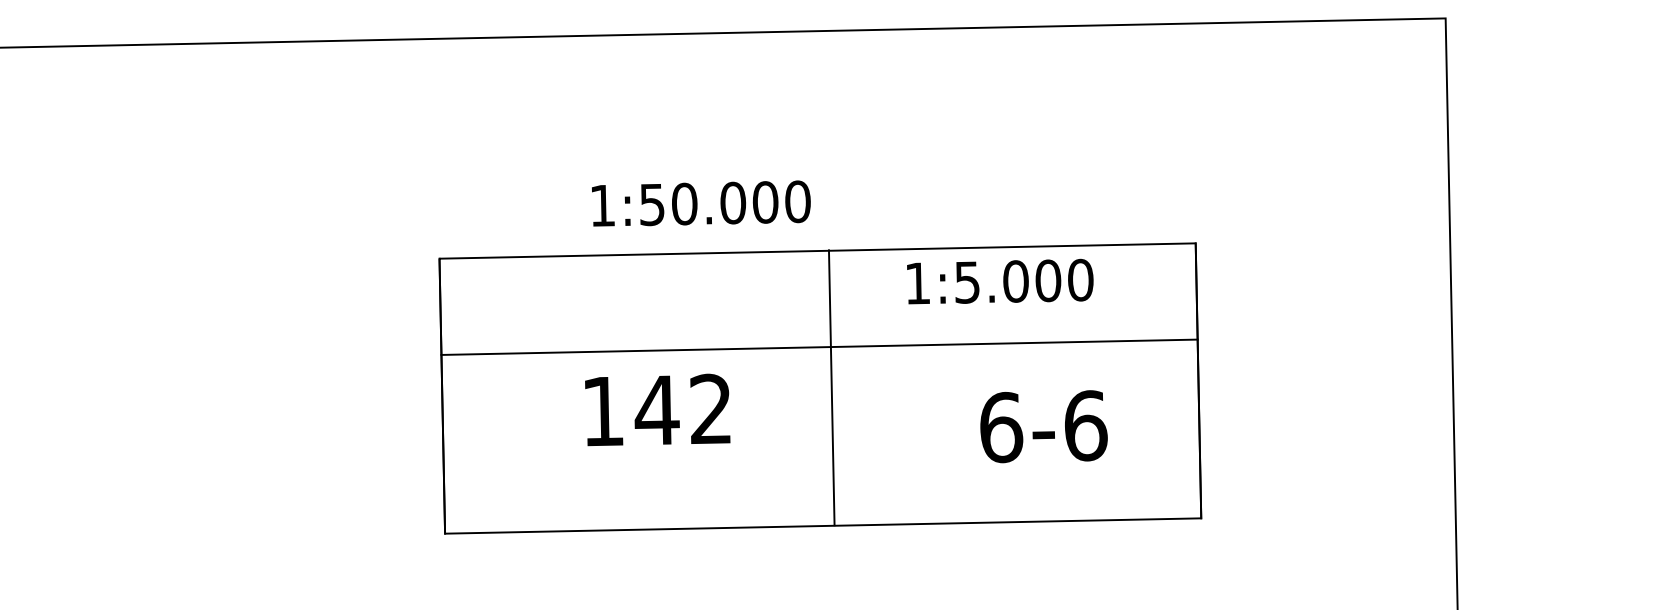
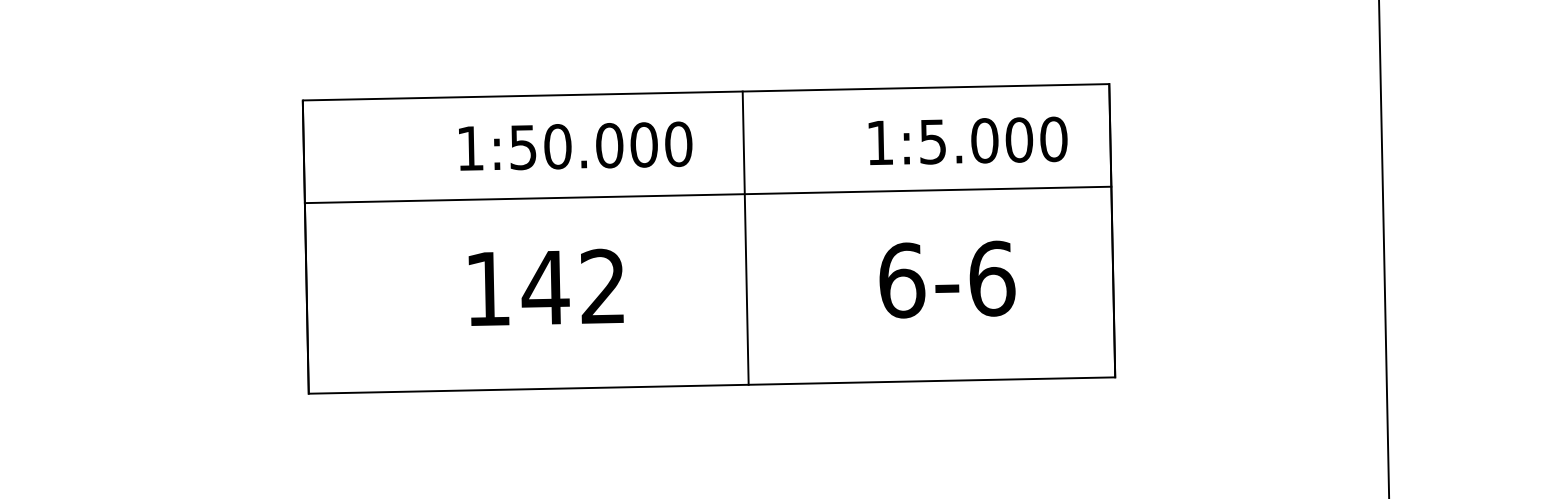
text: (701, 203) -> (575, 146), moved
text: (1000, 281) -> (968, 140), moved
line: (831, 387) -> (745, 237), moved
text: (657, 409) -> (545, 286), moved

